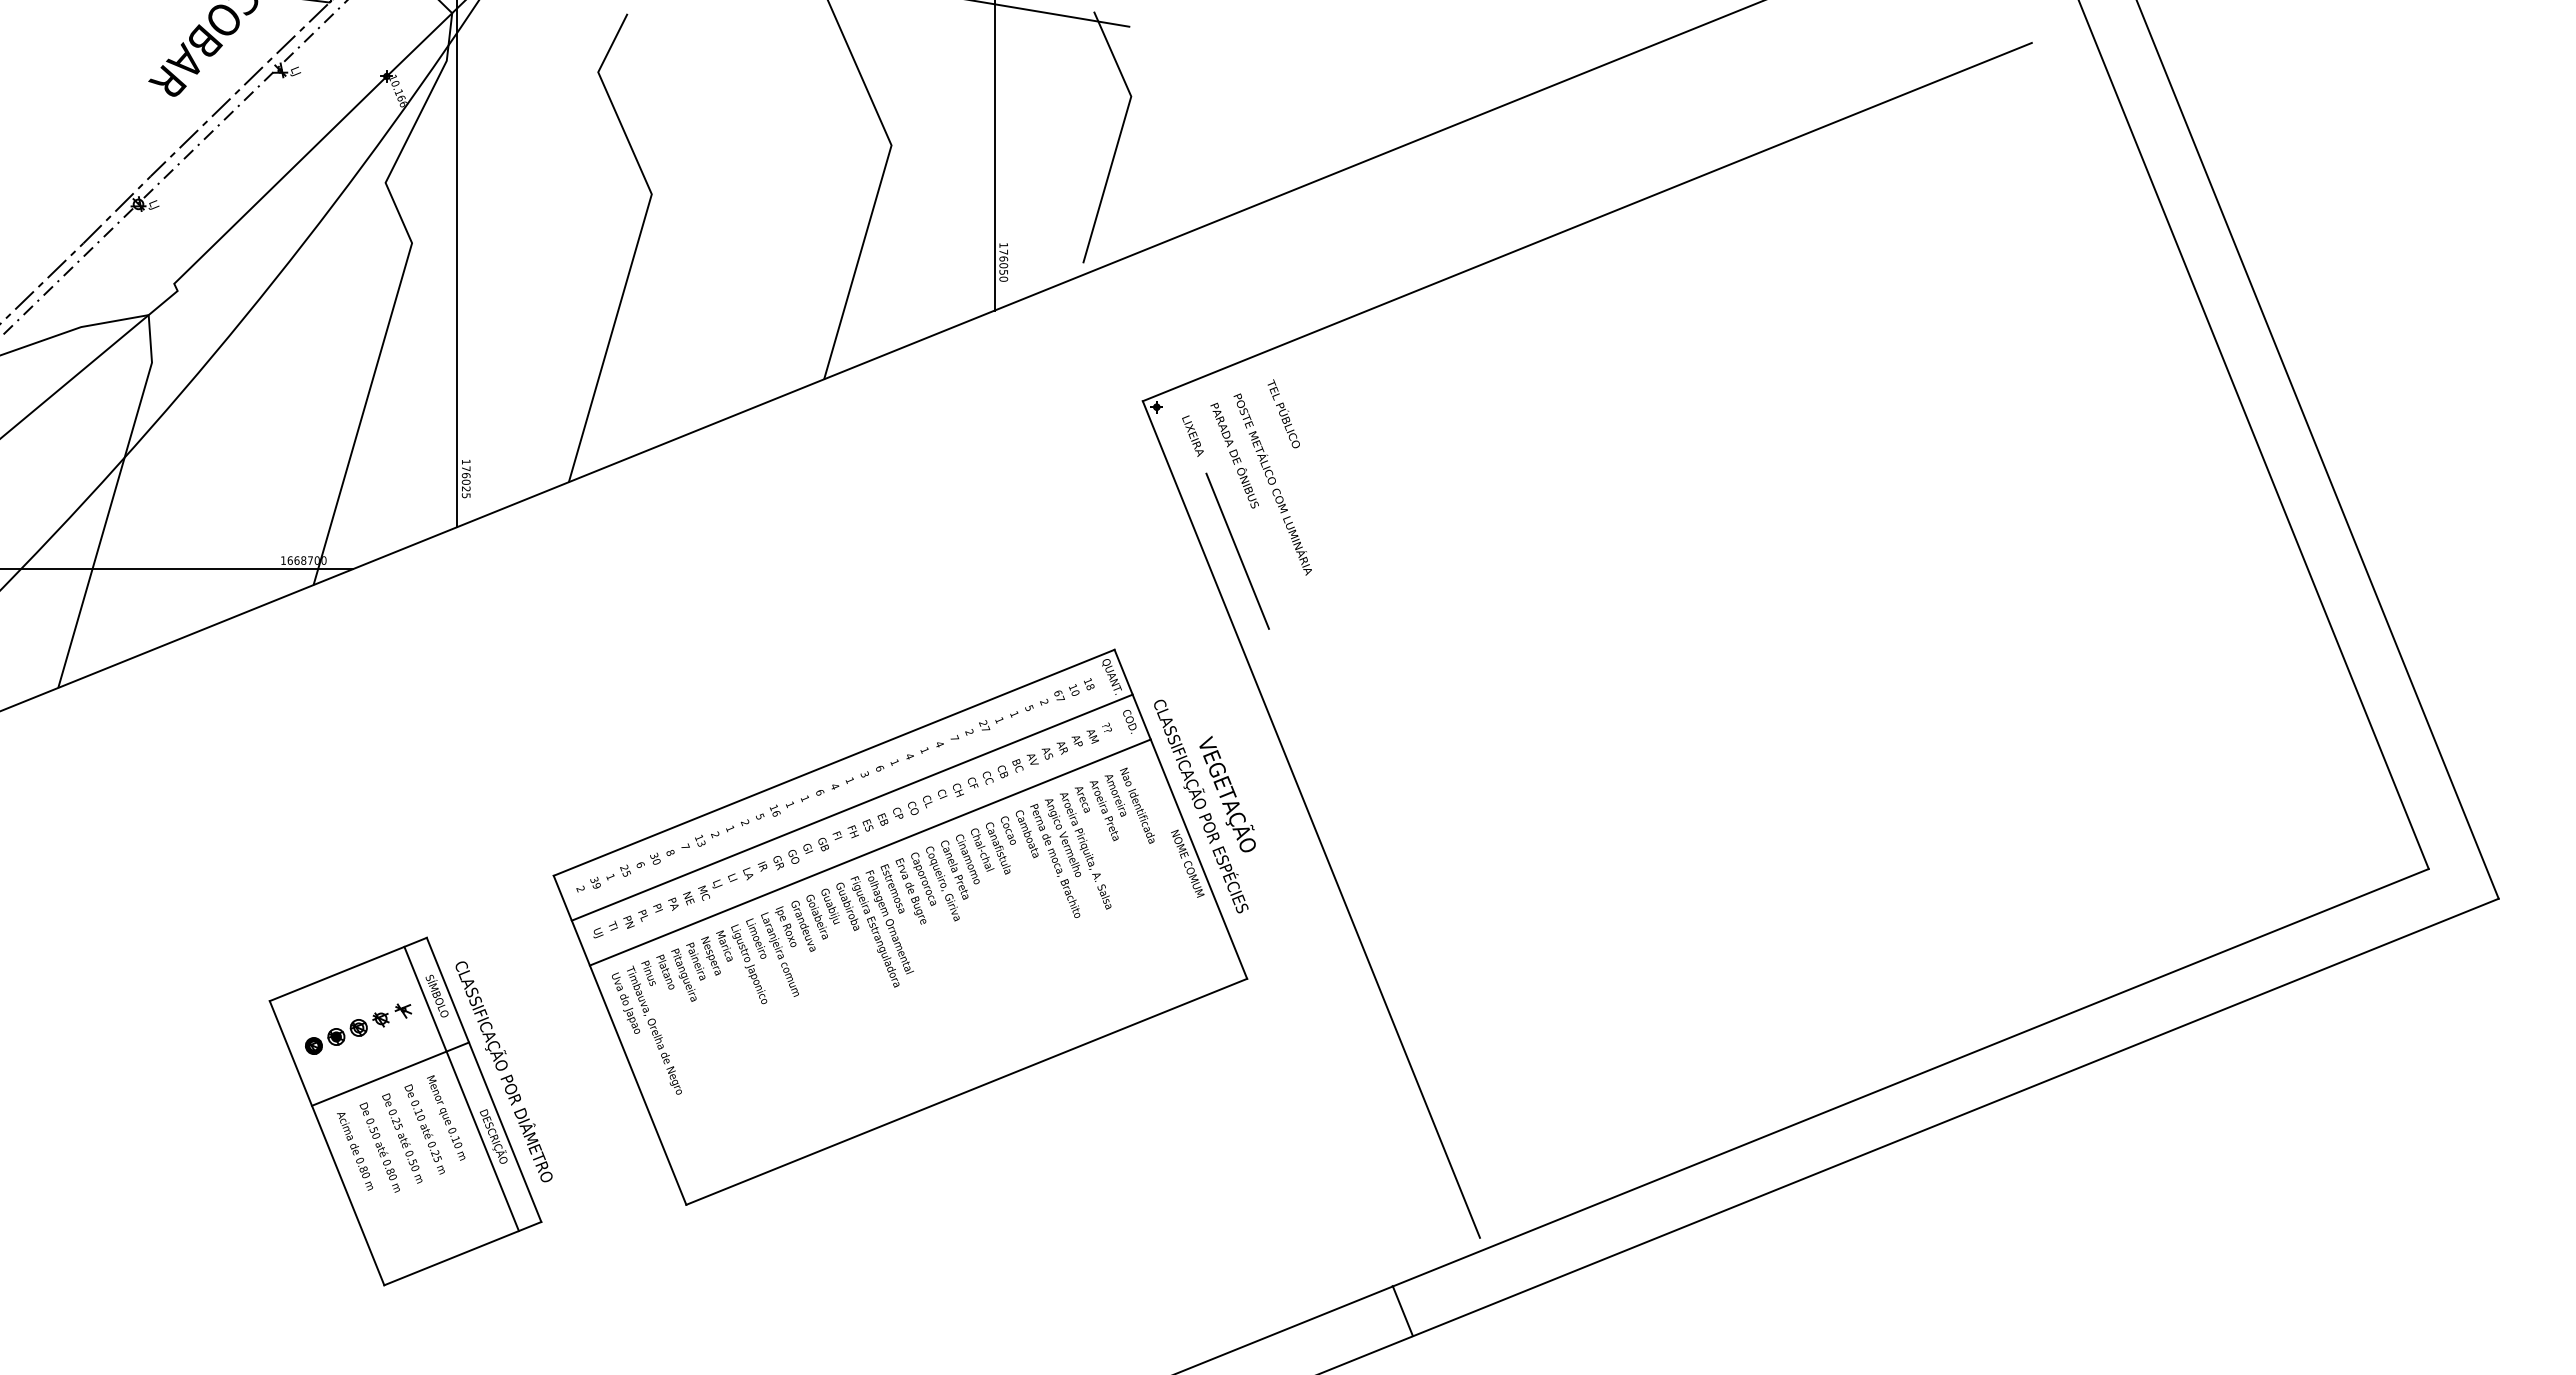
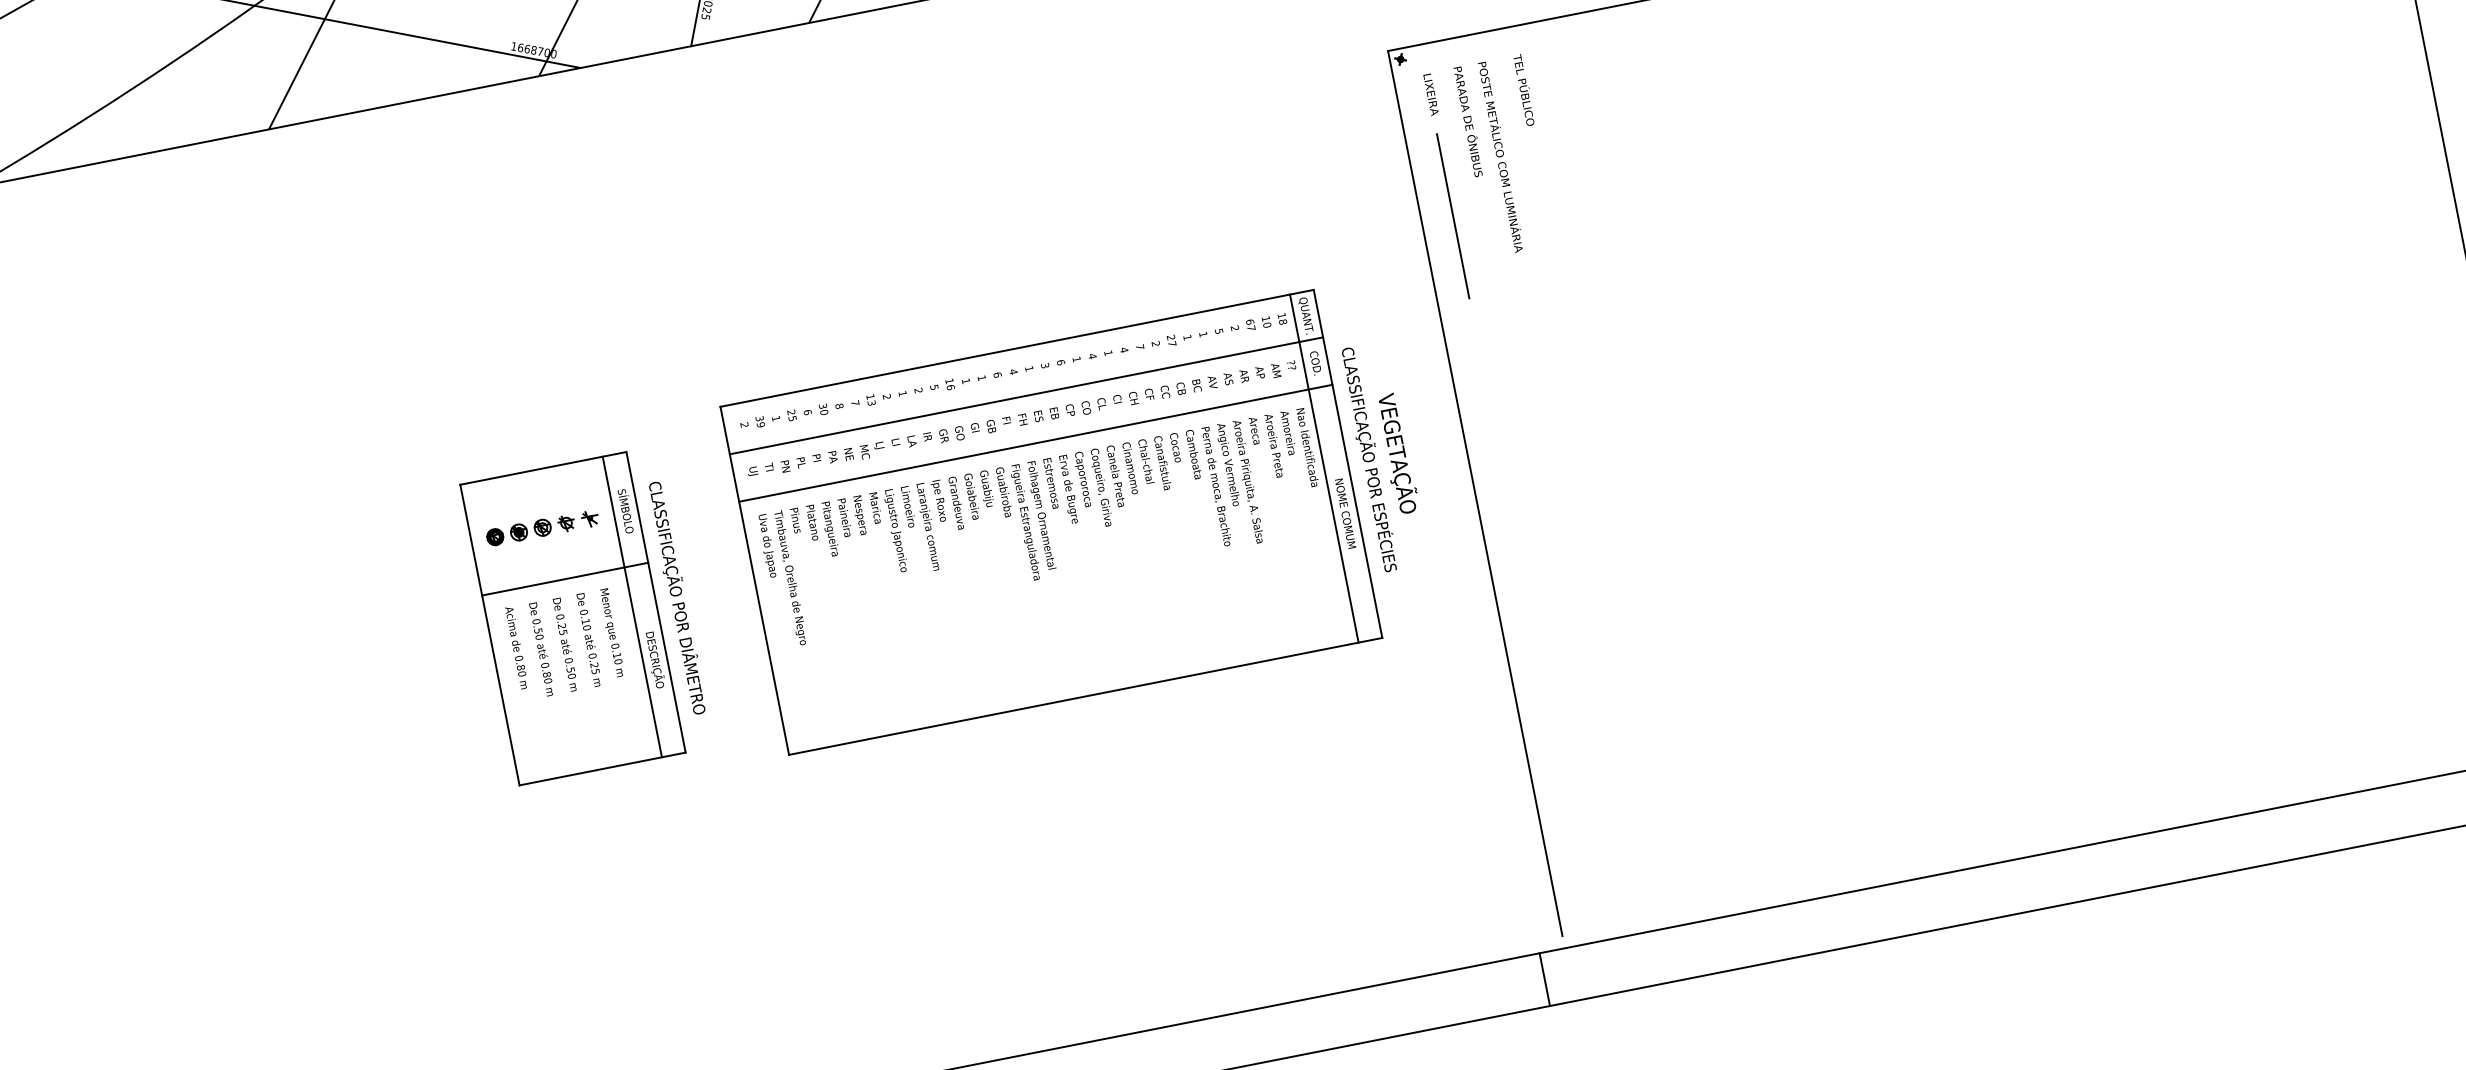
line: (1158, 822) -> (1324, 467), added
part: (410, 1111) -> (577, 619), moved
line: (1402, 1310) -> (1544, 979), moved

